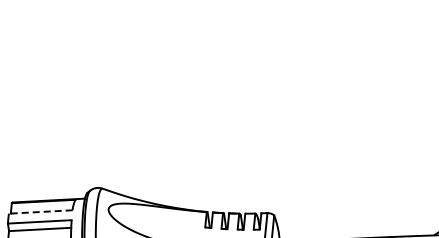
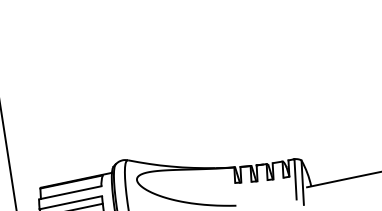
line: (40, 211) -> (69, 192), dashed -> solid

